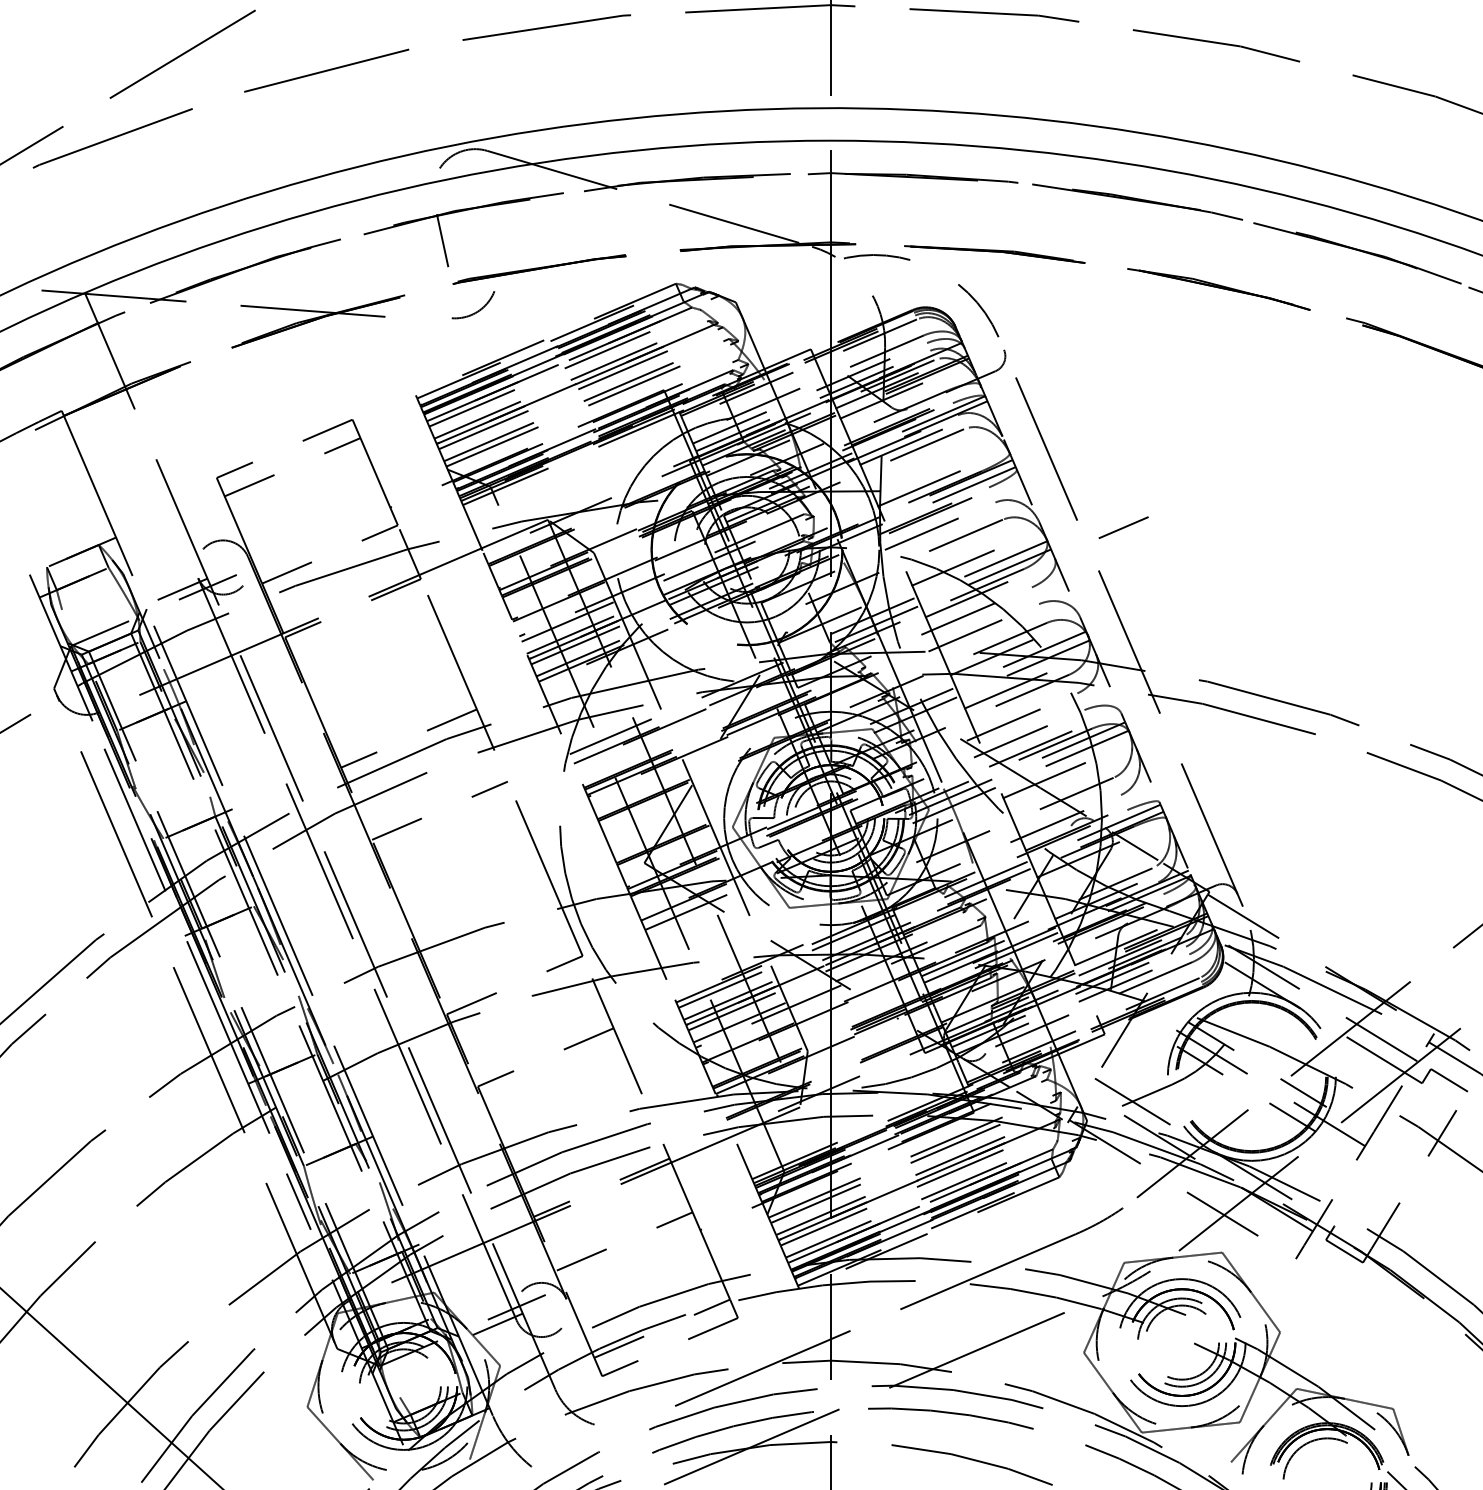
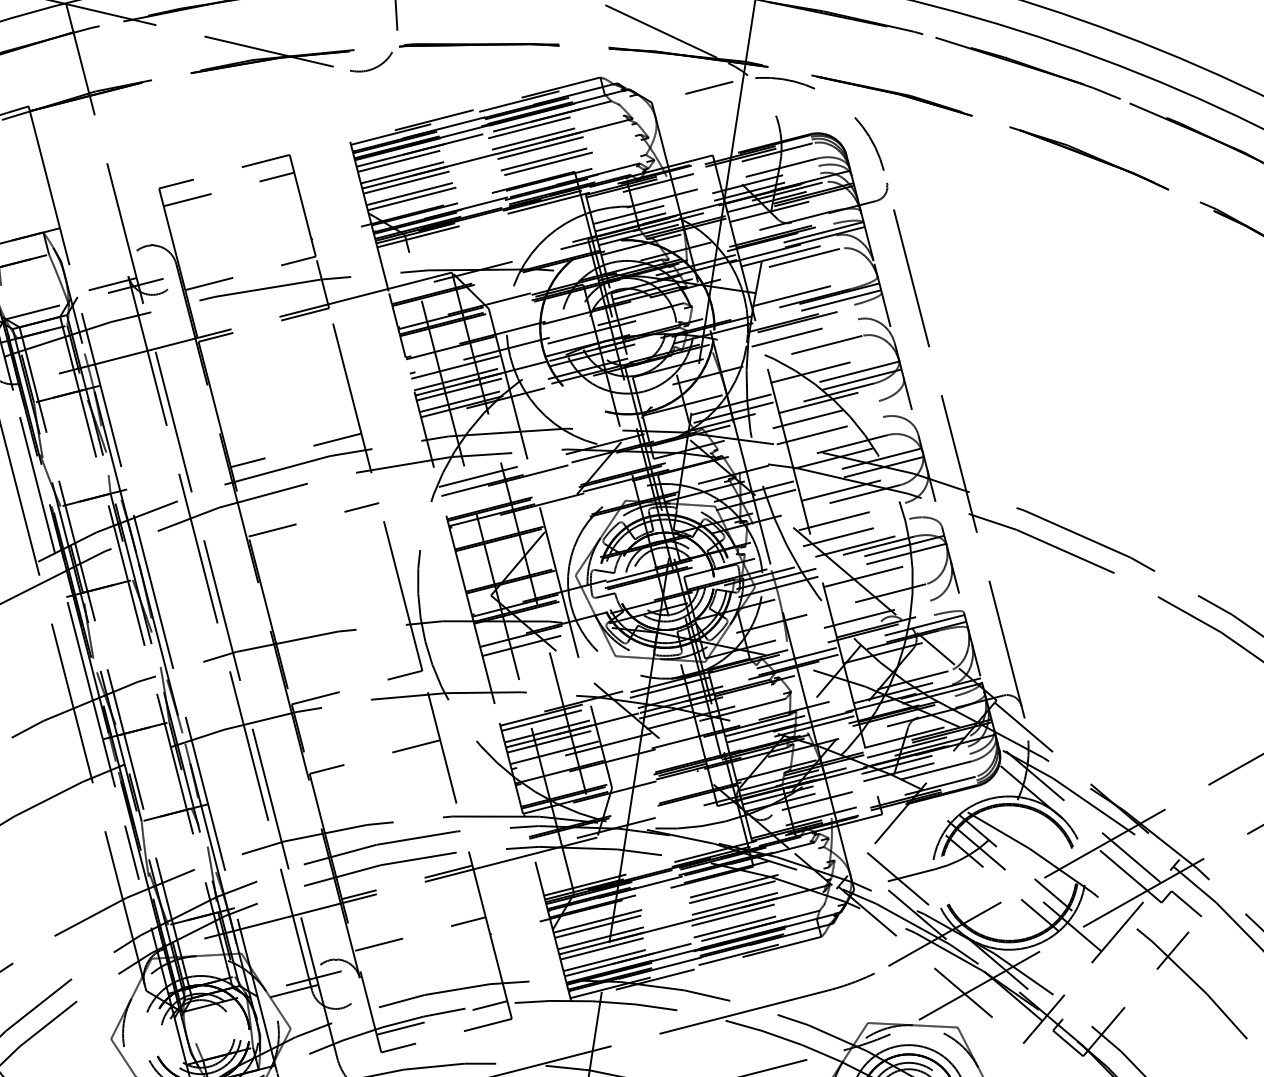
arc: (477, 310) -> (374, 67), moved
line: (1123, 527) -> (709, 87), moved

